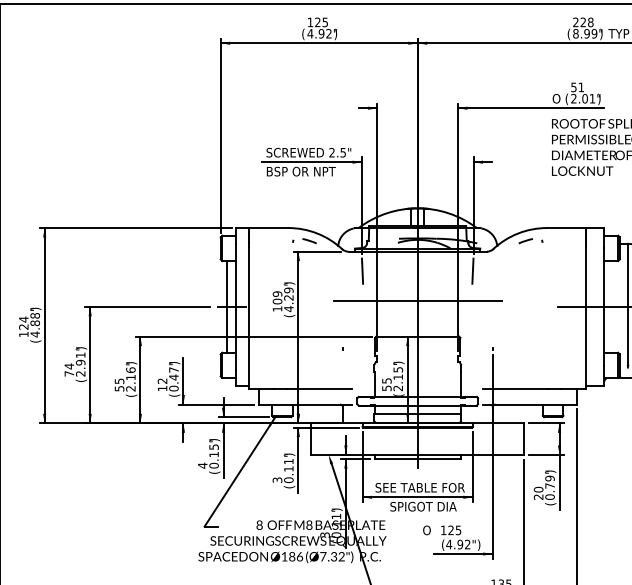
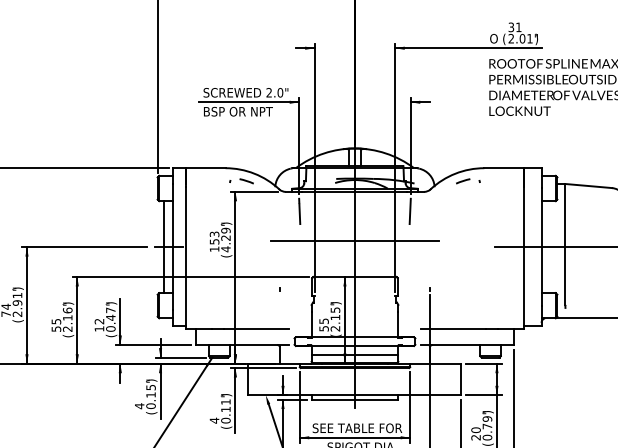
text: (573, 86) -> (510, 26), 51 -> 31
text: (343, 152) -> (280, 92), 2.5" -> 2.0"
text: (277, 297) -> (214, 237), 109 -> 153
text: (277, 480) -> (214, 420), 3 -> 4

